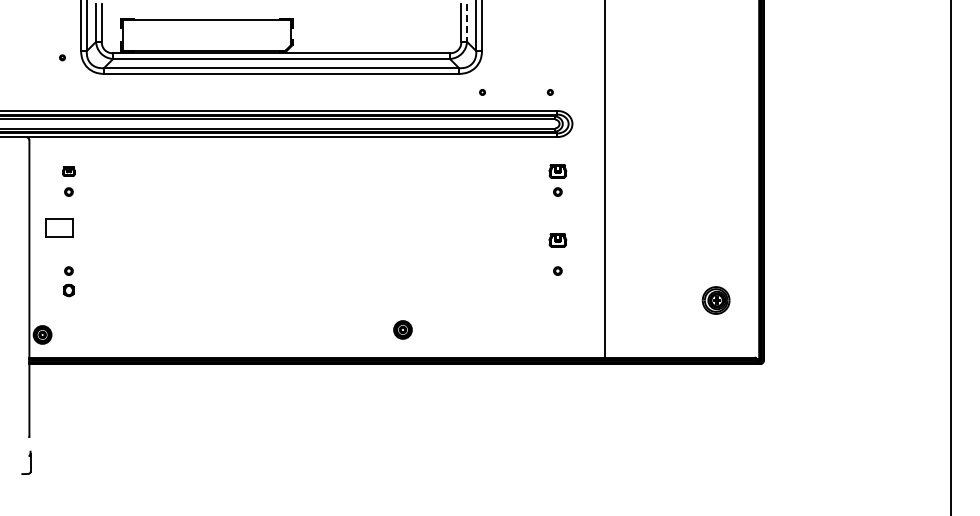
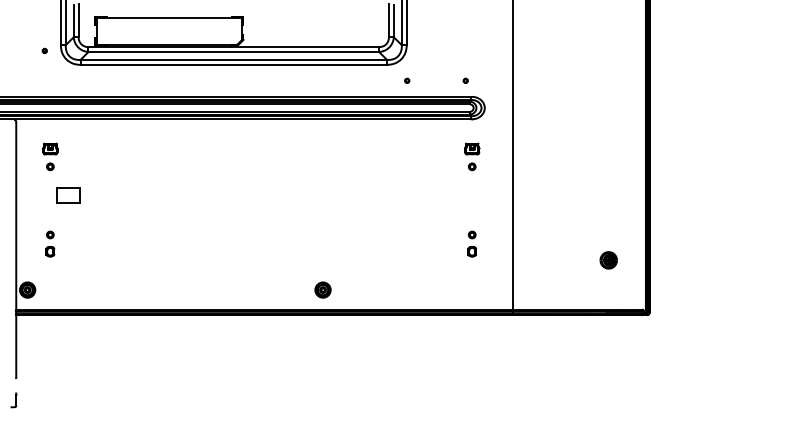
line: (467, 23) -> (394, 21), dashed -> solid
part: (68, 171) -> (49, 149), size x1.43
part: (59, 227) -> (68, 194), moved
part: (557, 240) -> (471, 208), removed
part: (557, 290) -> (471, 251), added
part: (715, 300) -> (608, 260), size x0.71
part: (402, 329) -> (322, 289), moved
part: (26, 462) -> (13, 400), size x0.71

